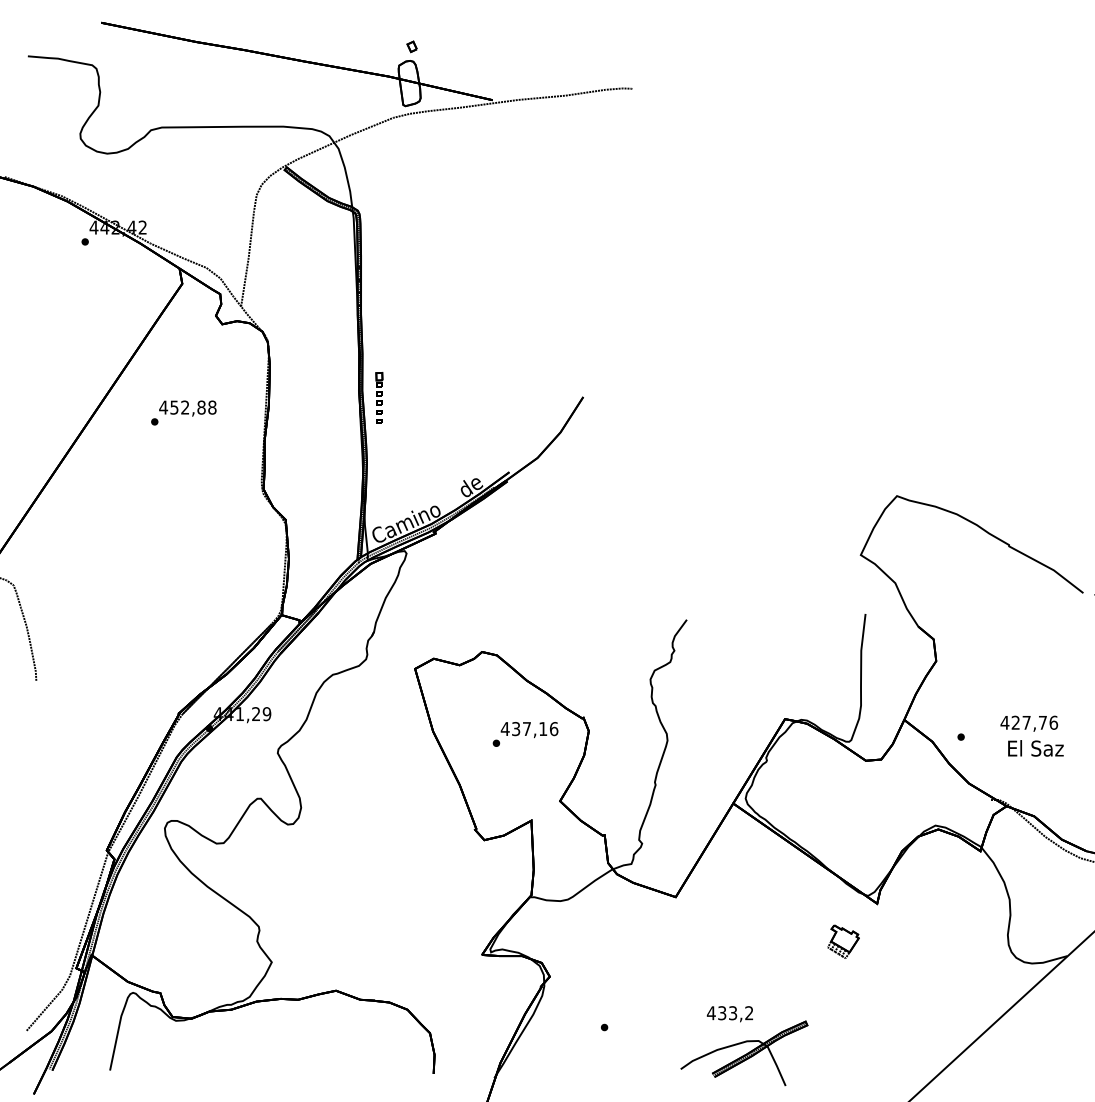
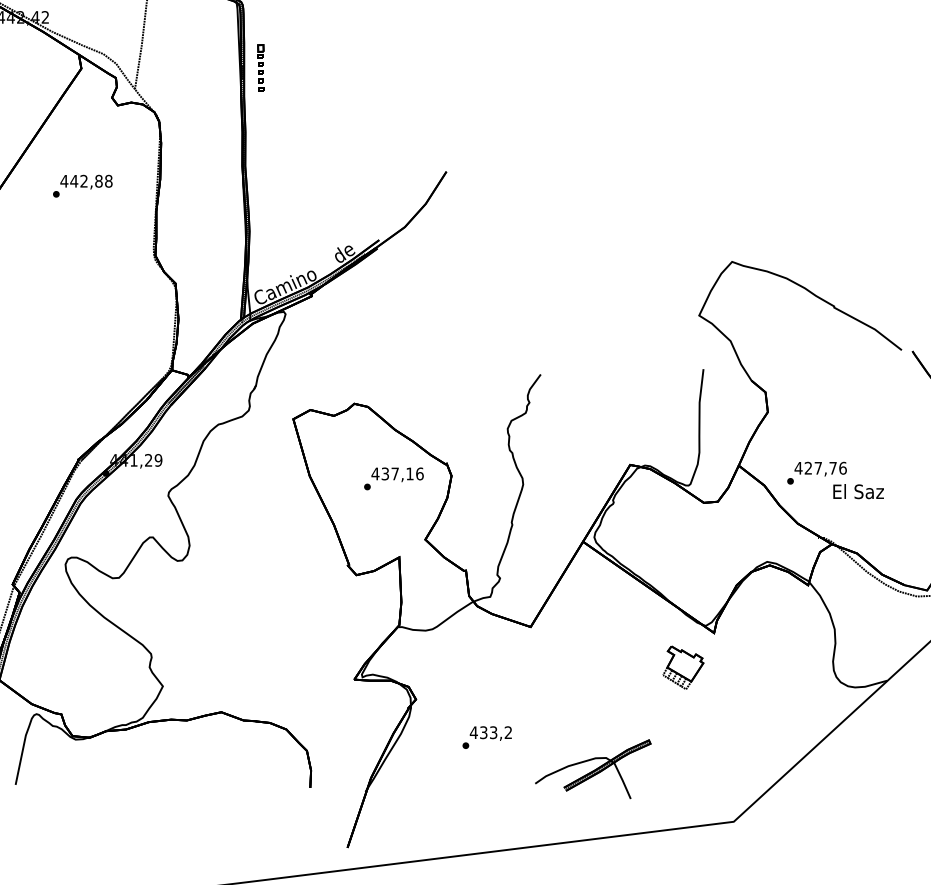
part: (379, 397) -> (260, 67), moved
text: (174, 407) -> (74, 181), 452,88 -> 442,88
text: (1029, 723) -> (820, 468), moved
part: (843, 941) -> (683, 667), size x1.43
text: (729, 1014) -> (490, 733), moved

